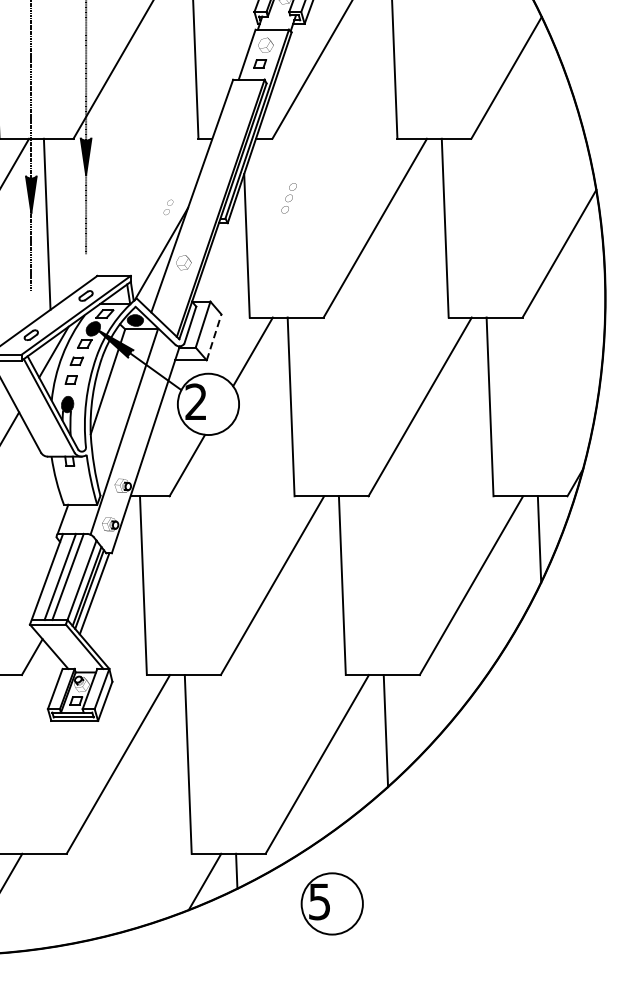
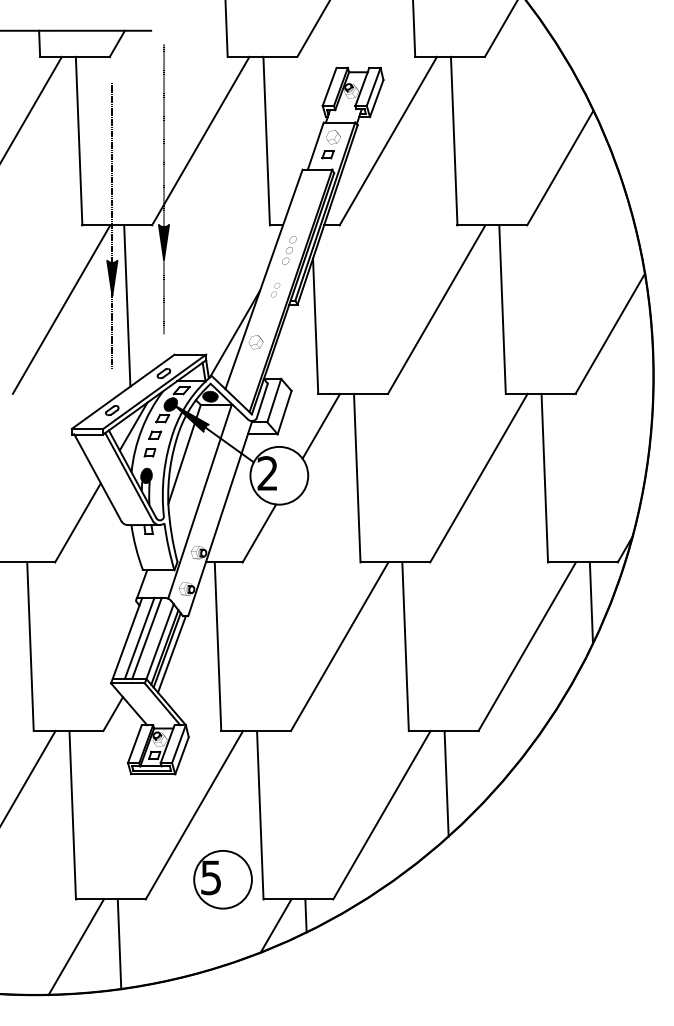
part: (289, 198) -> (289, 250), moved
part: (168, 206) -> (275, 289), moved
line: (213, 337) -> (284, 412), dashed -> solid
line: (38, 901) -> (119, 944), added
part: (331, 903) -> (222, 879), moved

